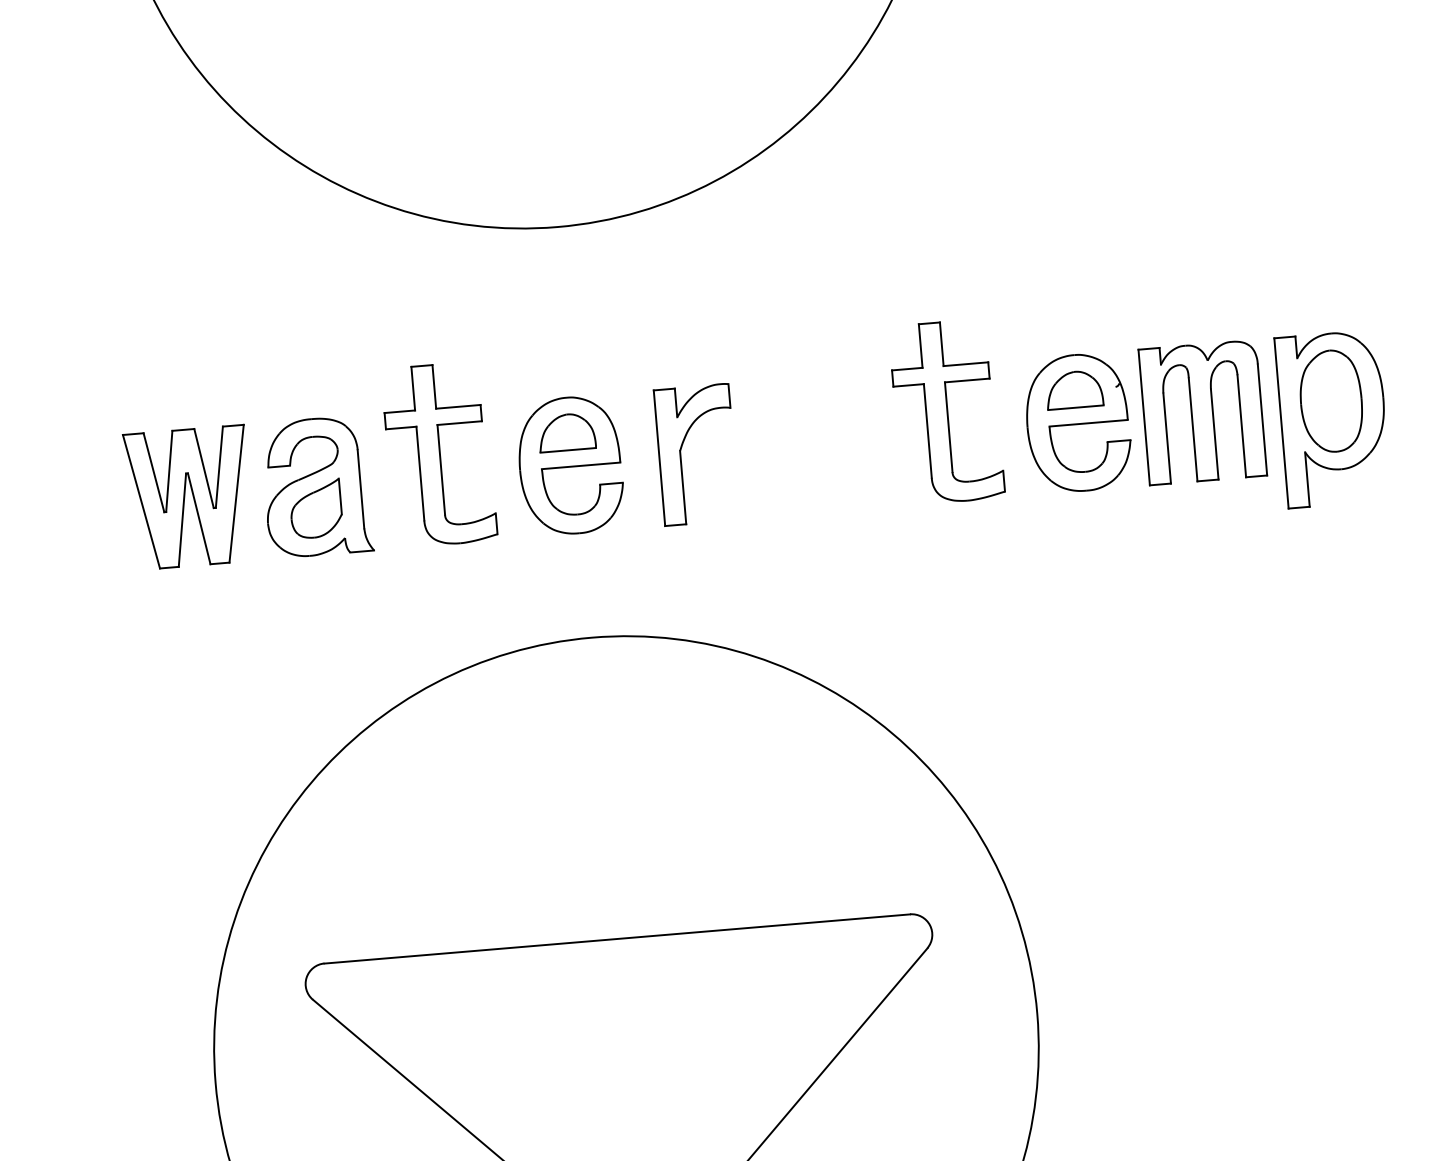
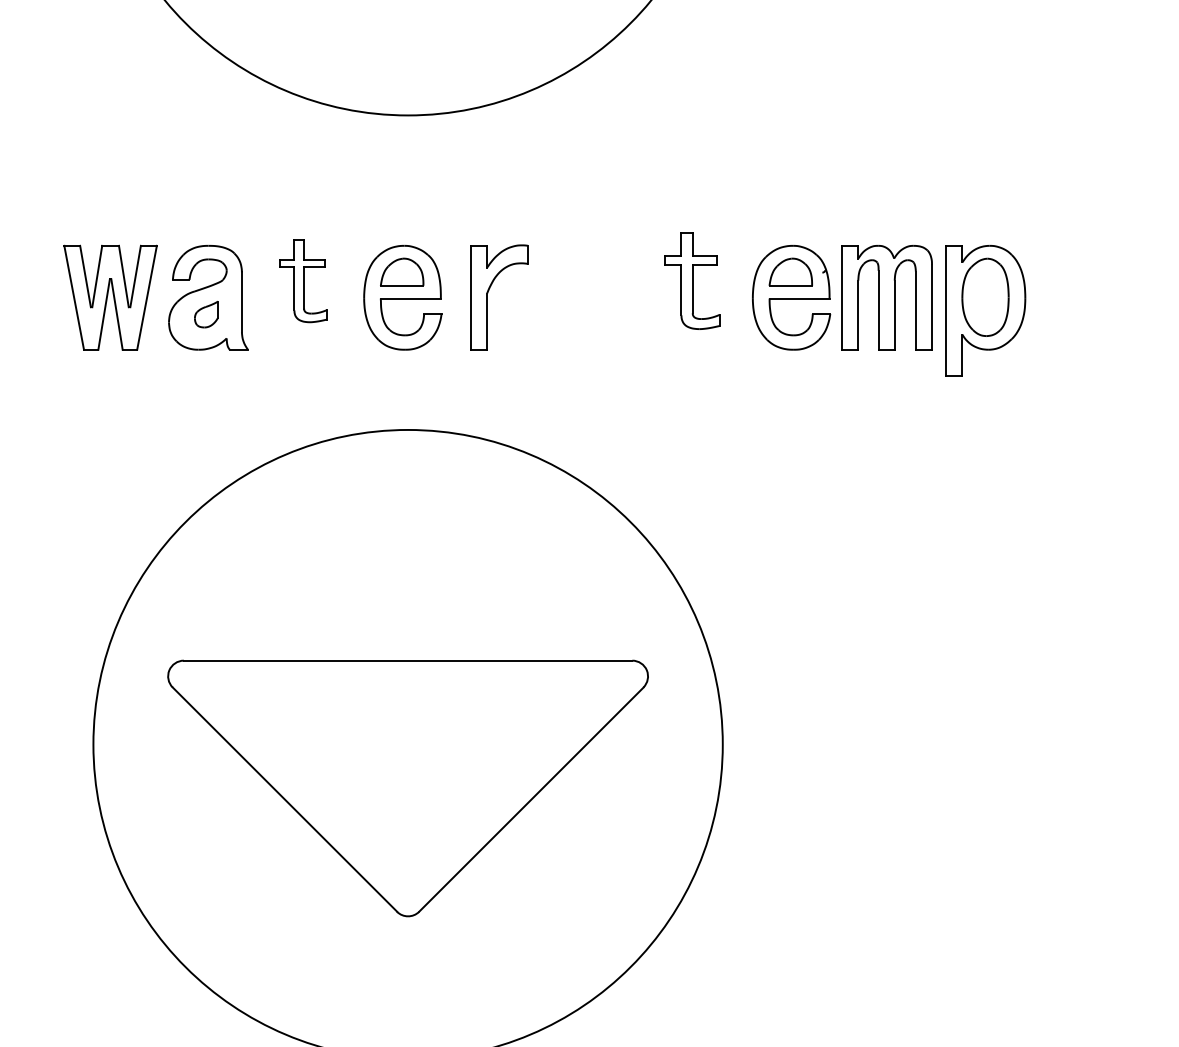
part: (946, 411) -> (692, 280), size x0.7
part: (438, 454) -> (303, 280), size x0.6
part: (316, 509) -> (206, 314), size x0.6

